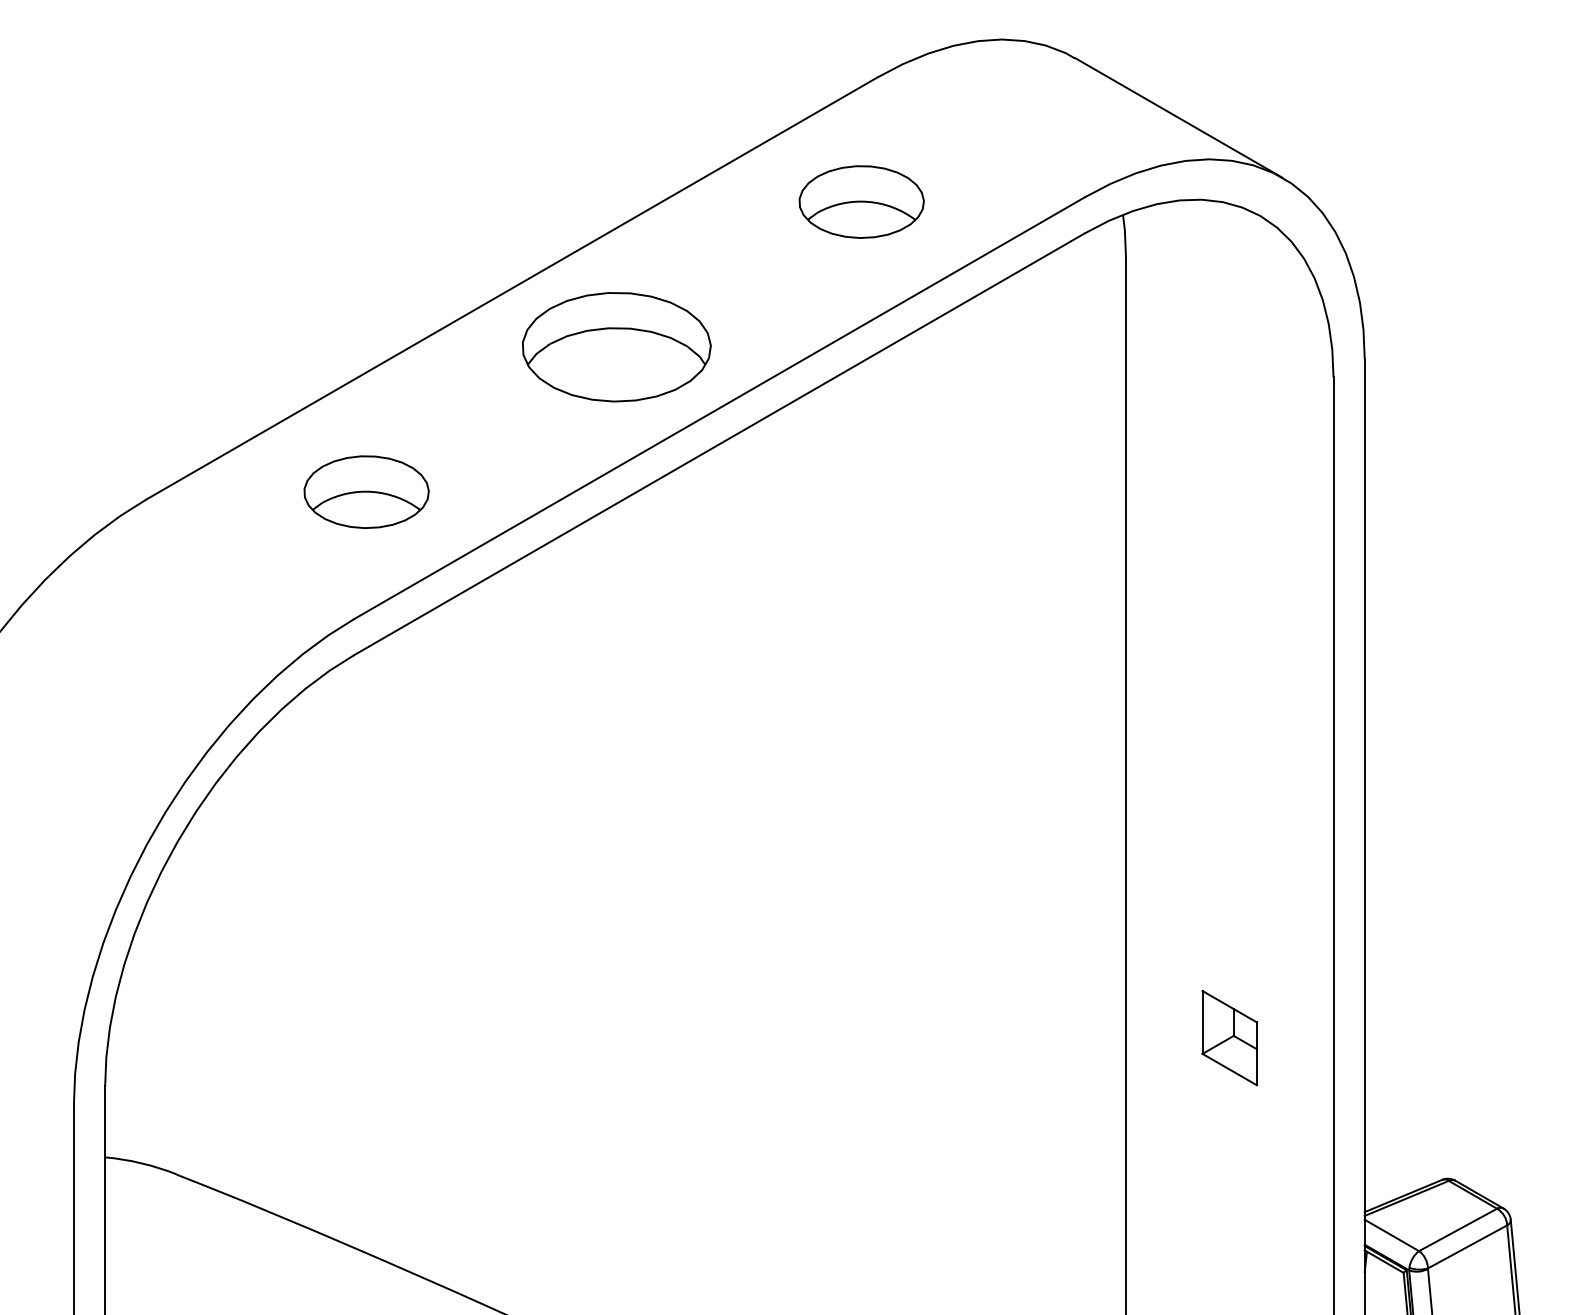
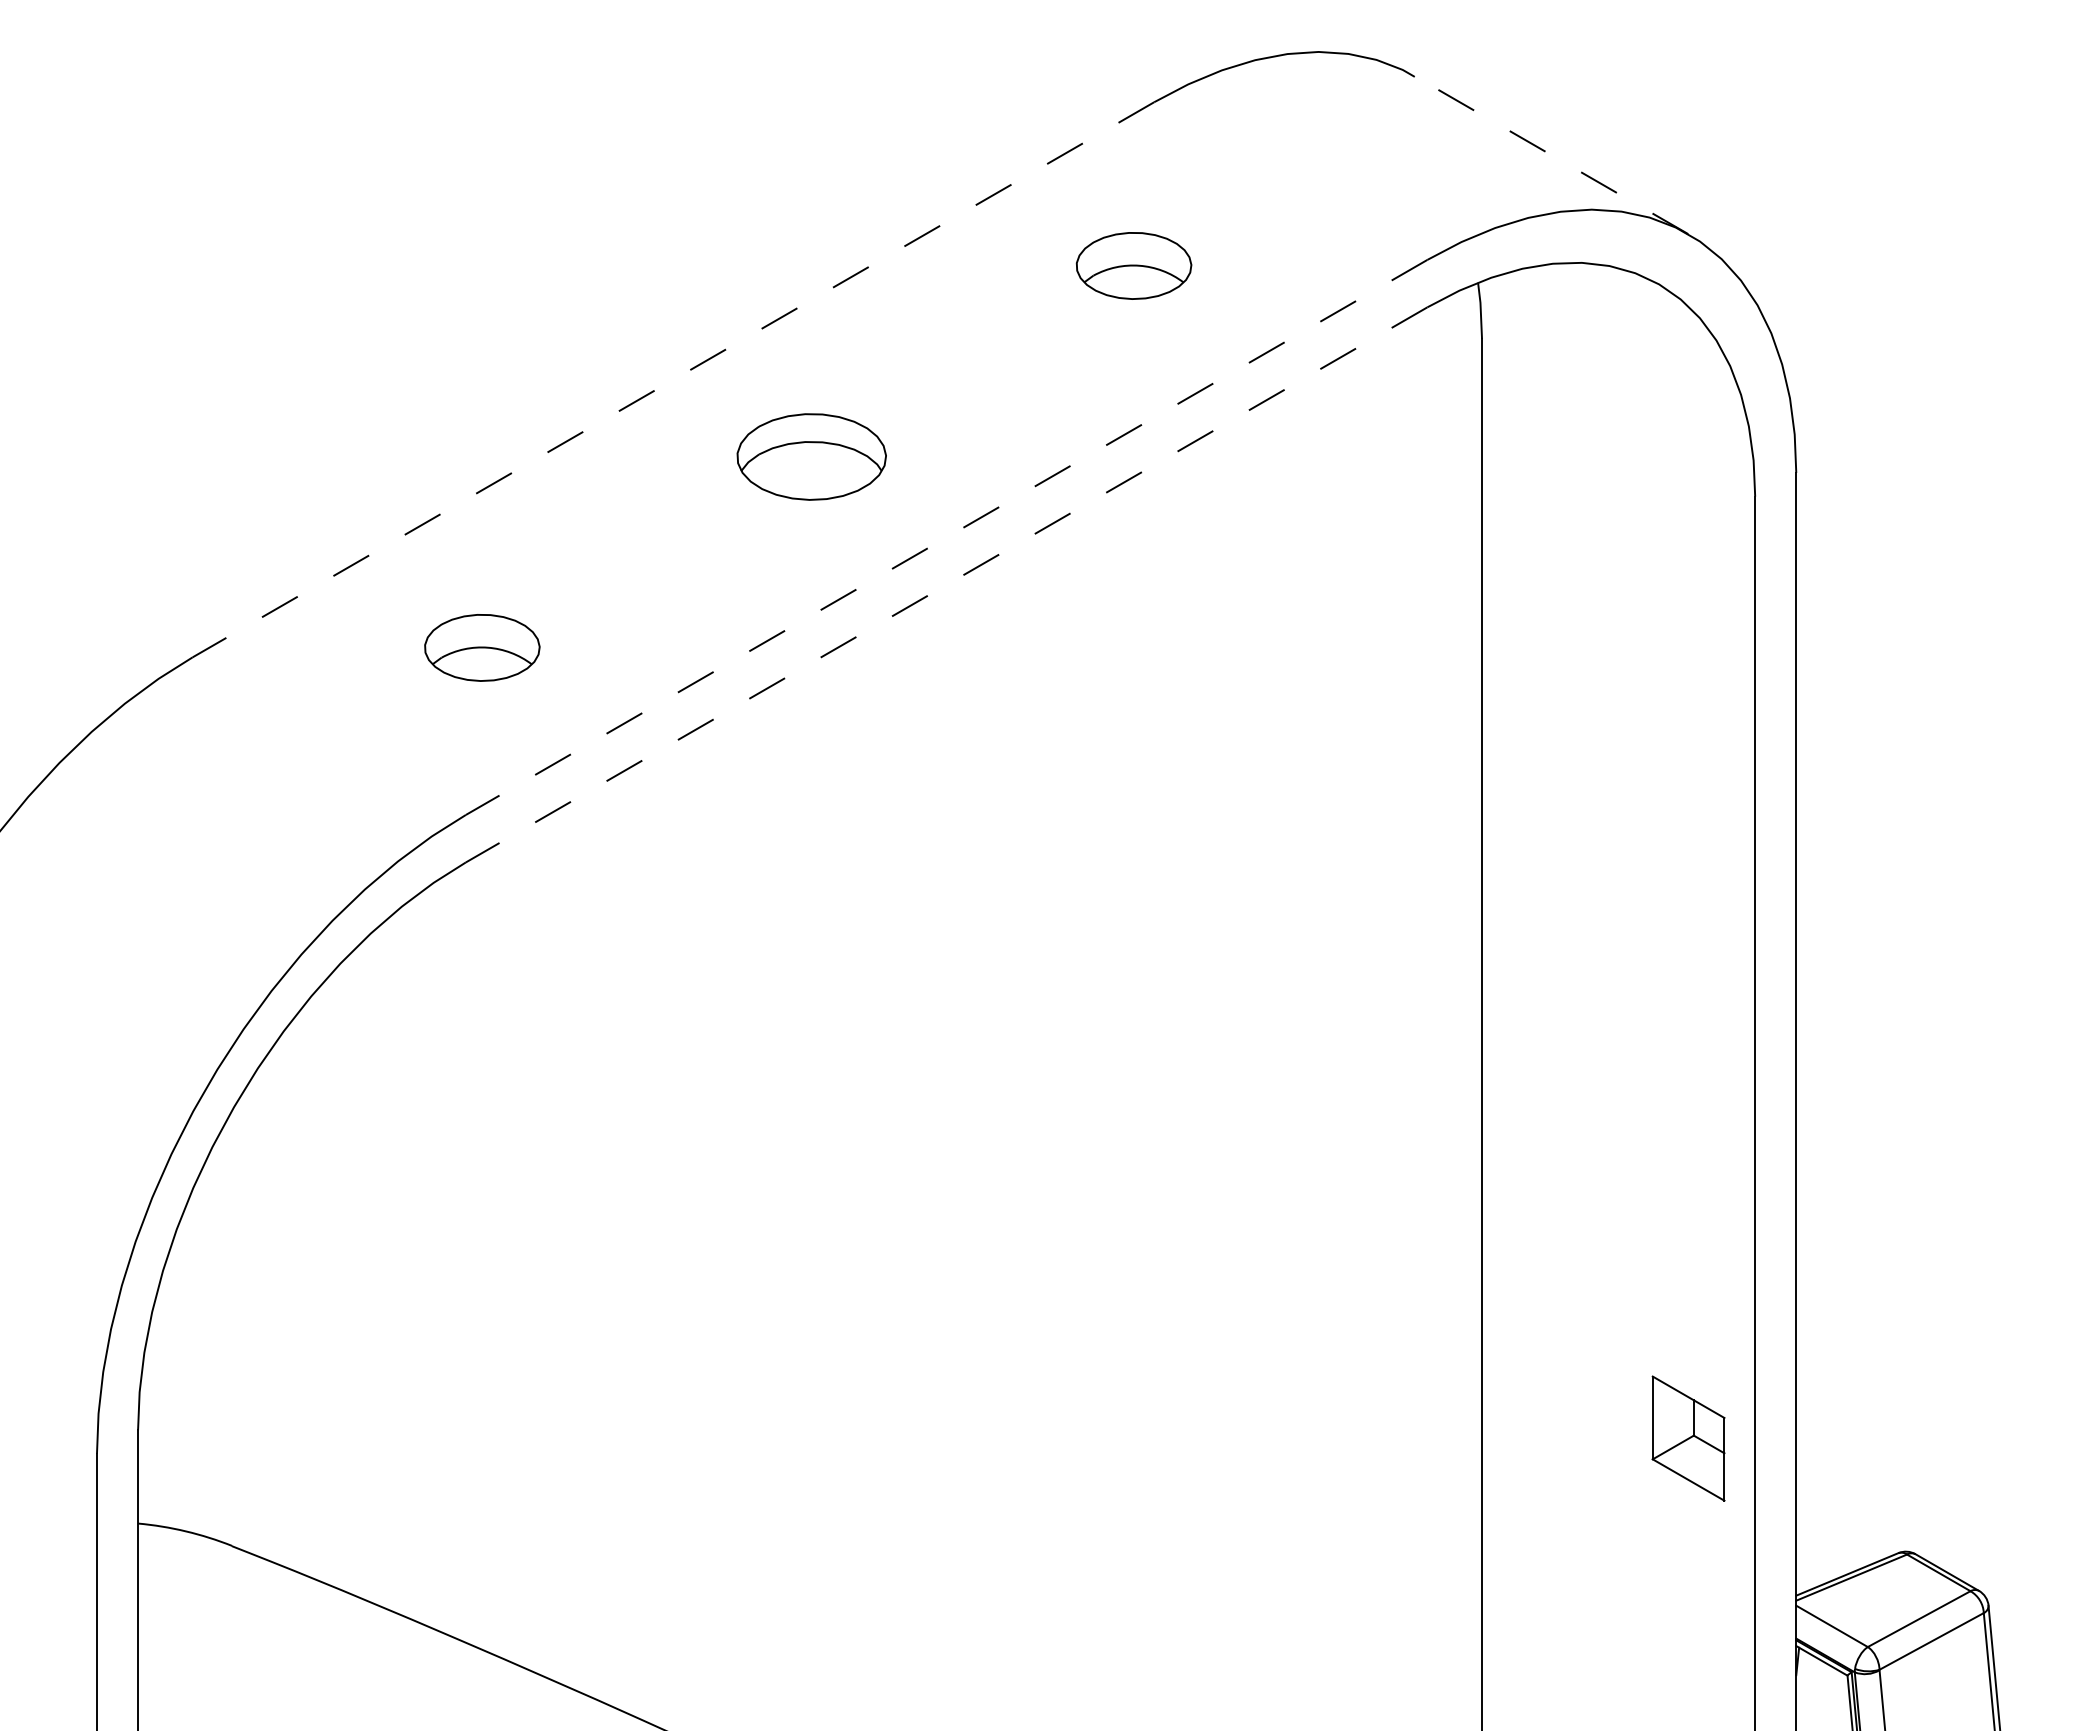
line: (1178, 118) -> (1551, 155), solid -> dashed
part: (861, 201) -> (1133, 265), size x0.7
line: (511, 289) -> (673, 380), solid -> dashed
part: (616, 346) -> (811, 456), size x0.6
line: (719, 408) -> (946, 537), solid -> dashed
line: (719, 444) -> (946, 585), solid -> dashed
part: (366, 491) -> (482, 647), size x0.7
part: (1229, 1038) -> (1688, 1438), moved

